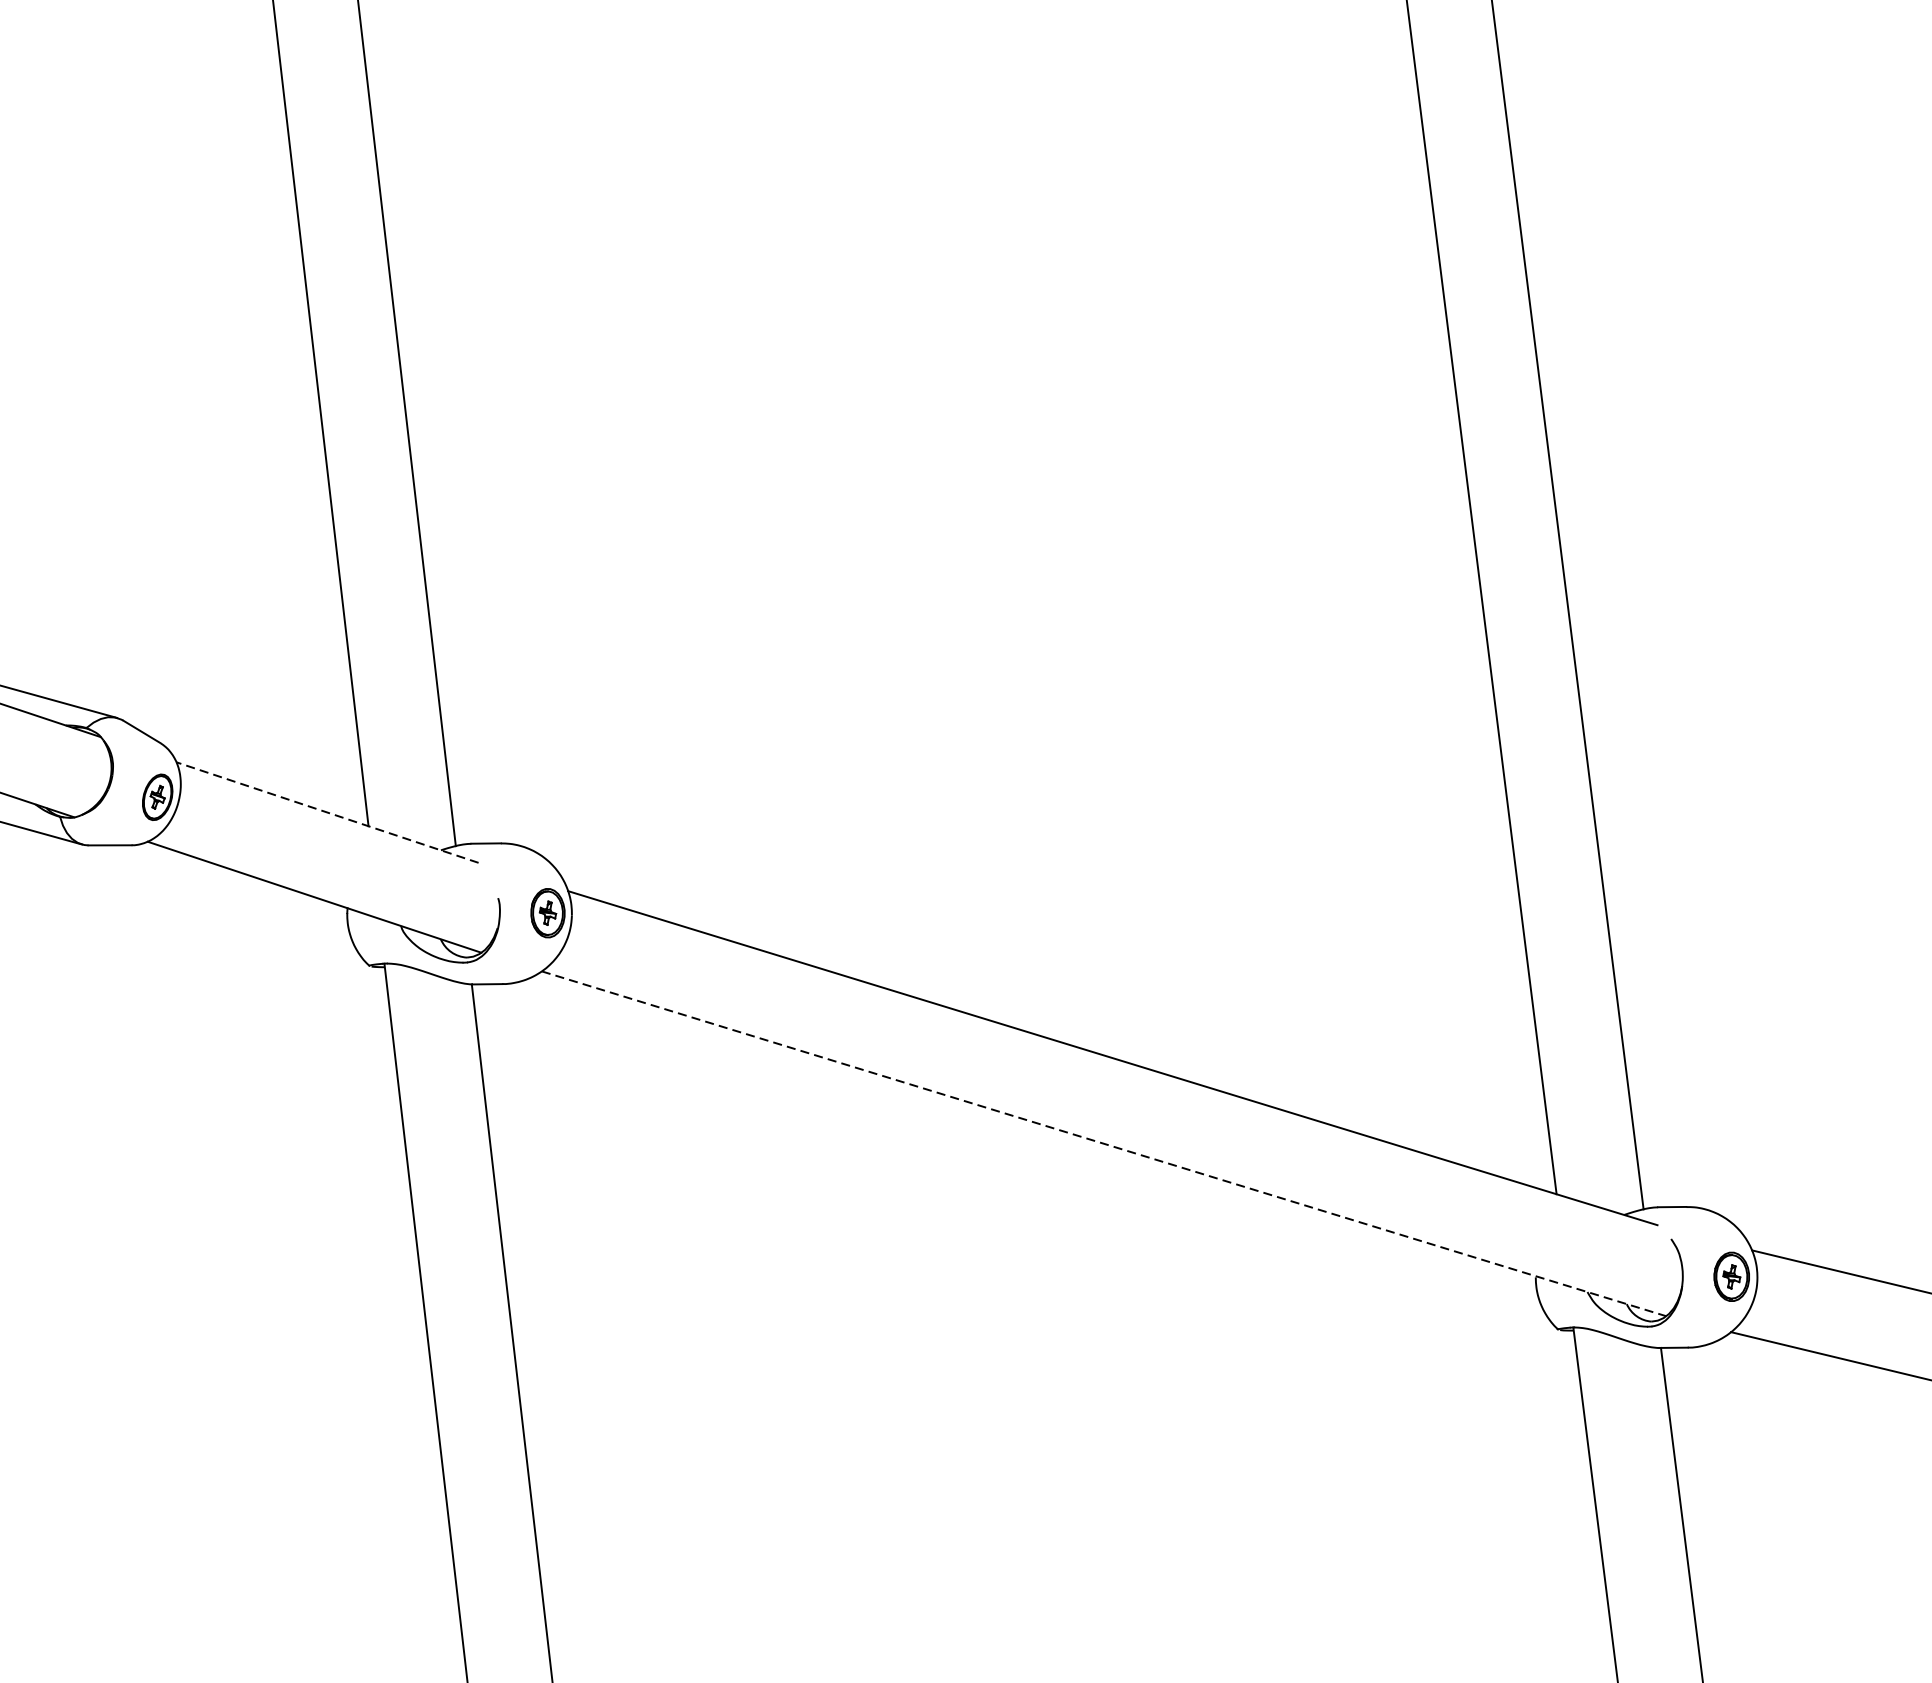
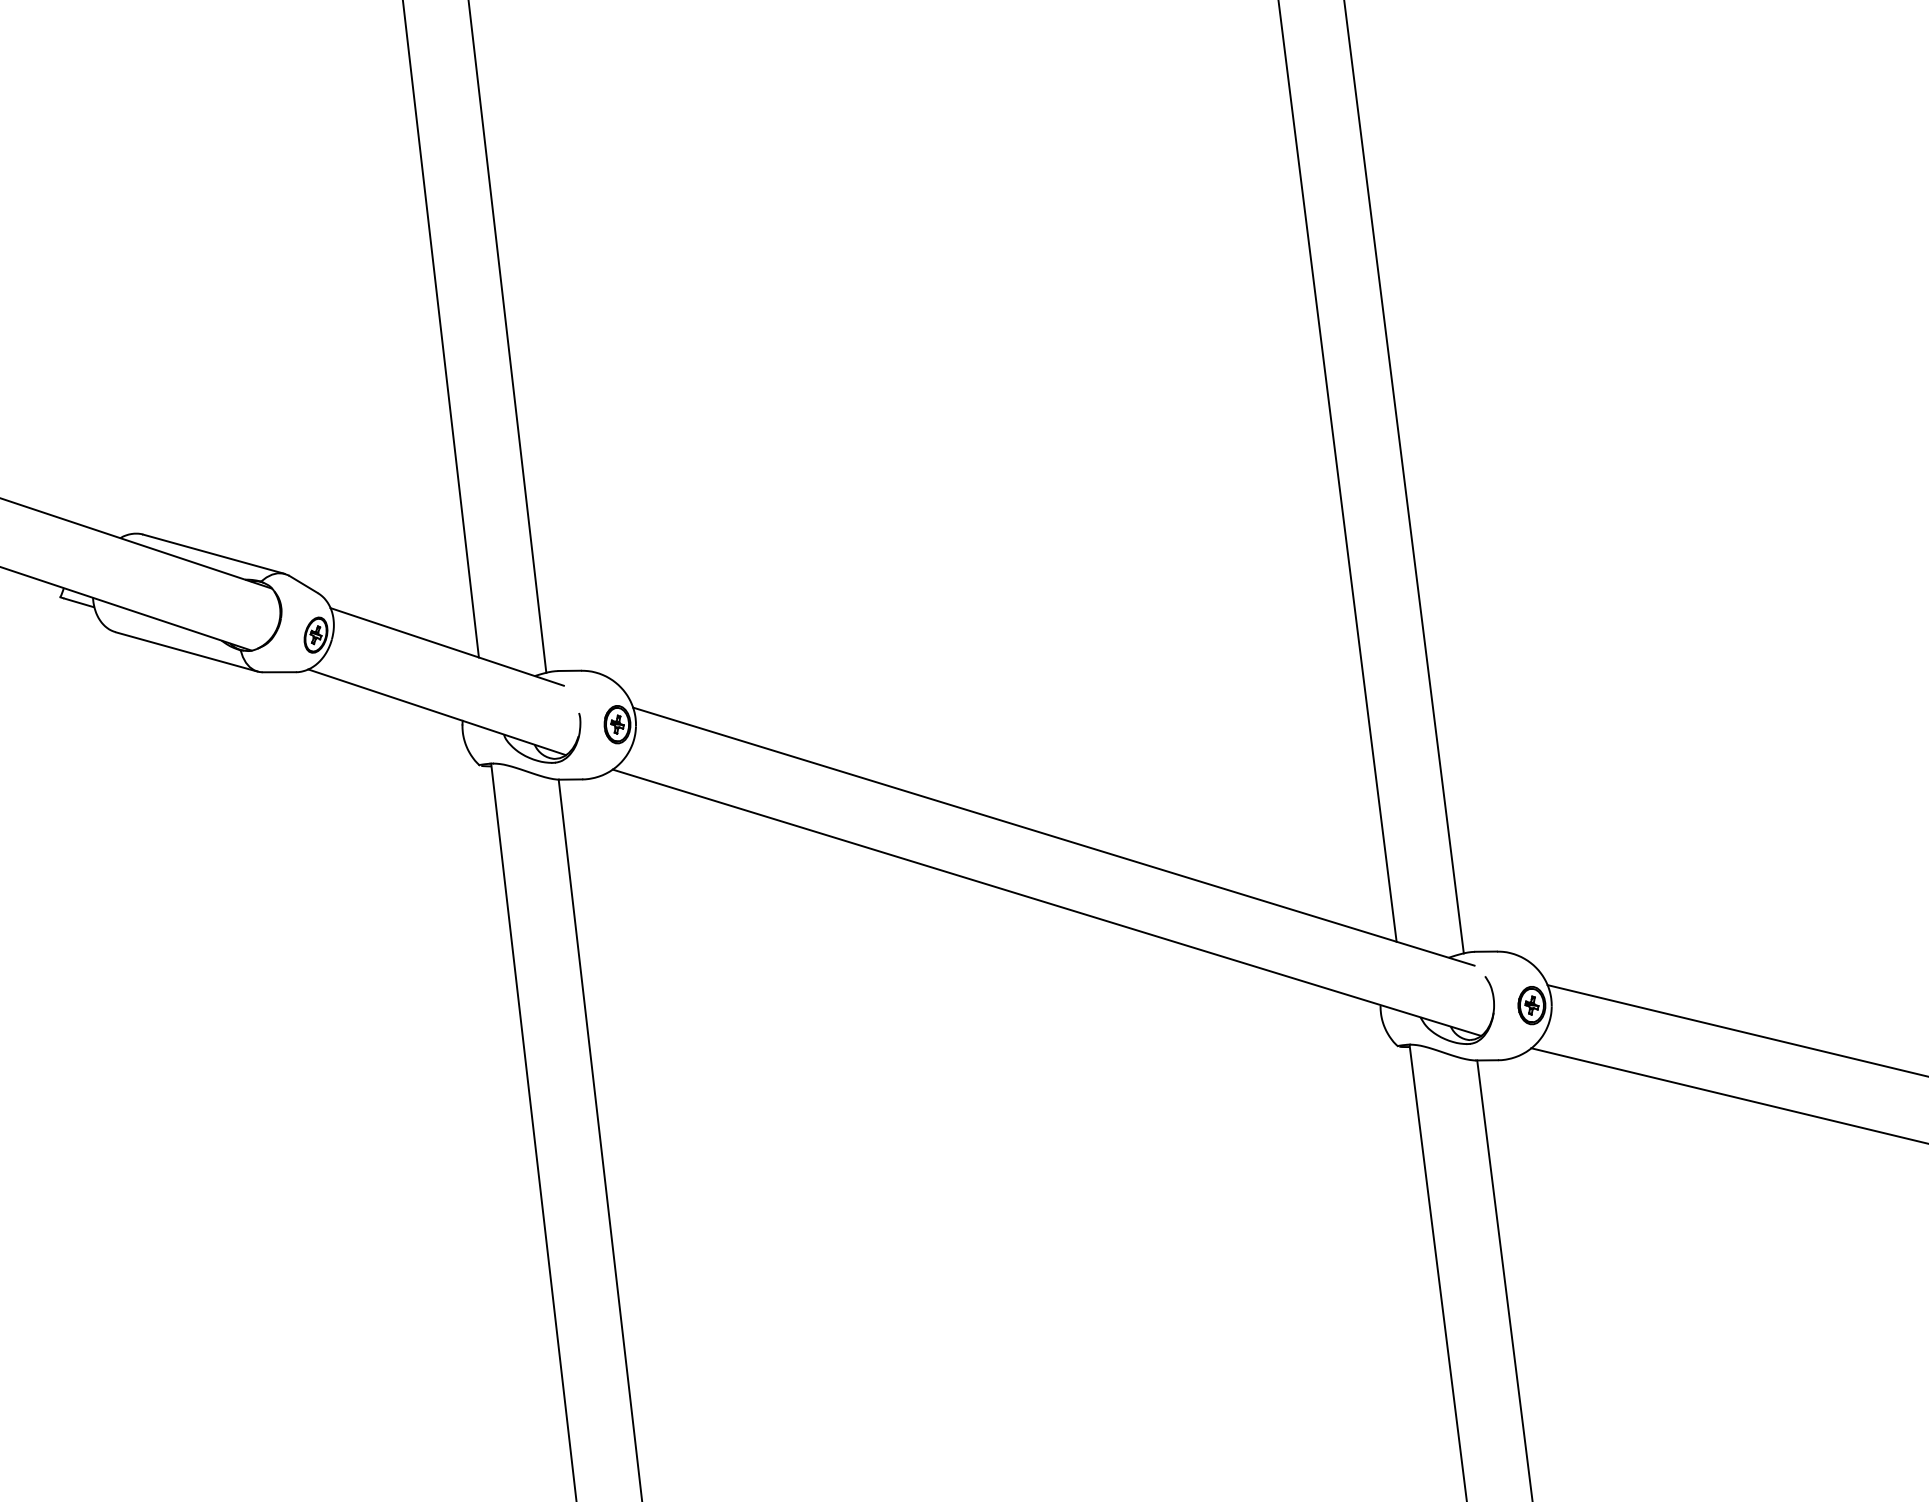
line: (327, 812) -> (447, 646), dashed -> solid
line: (1104, 1143) -> (1047, 902), dashed -> solid

